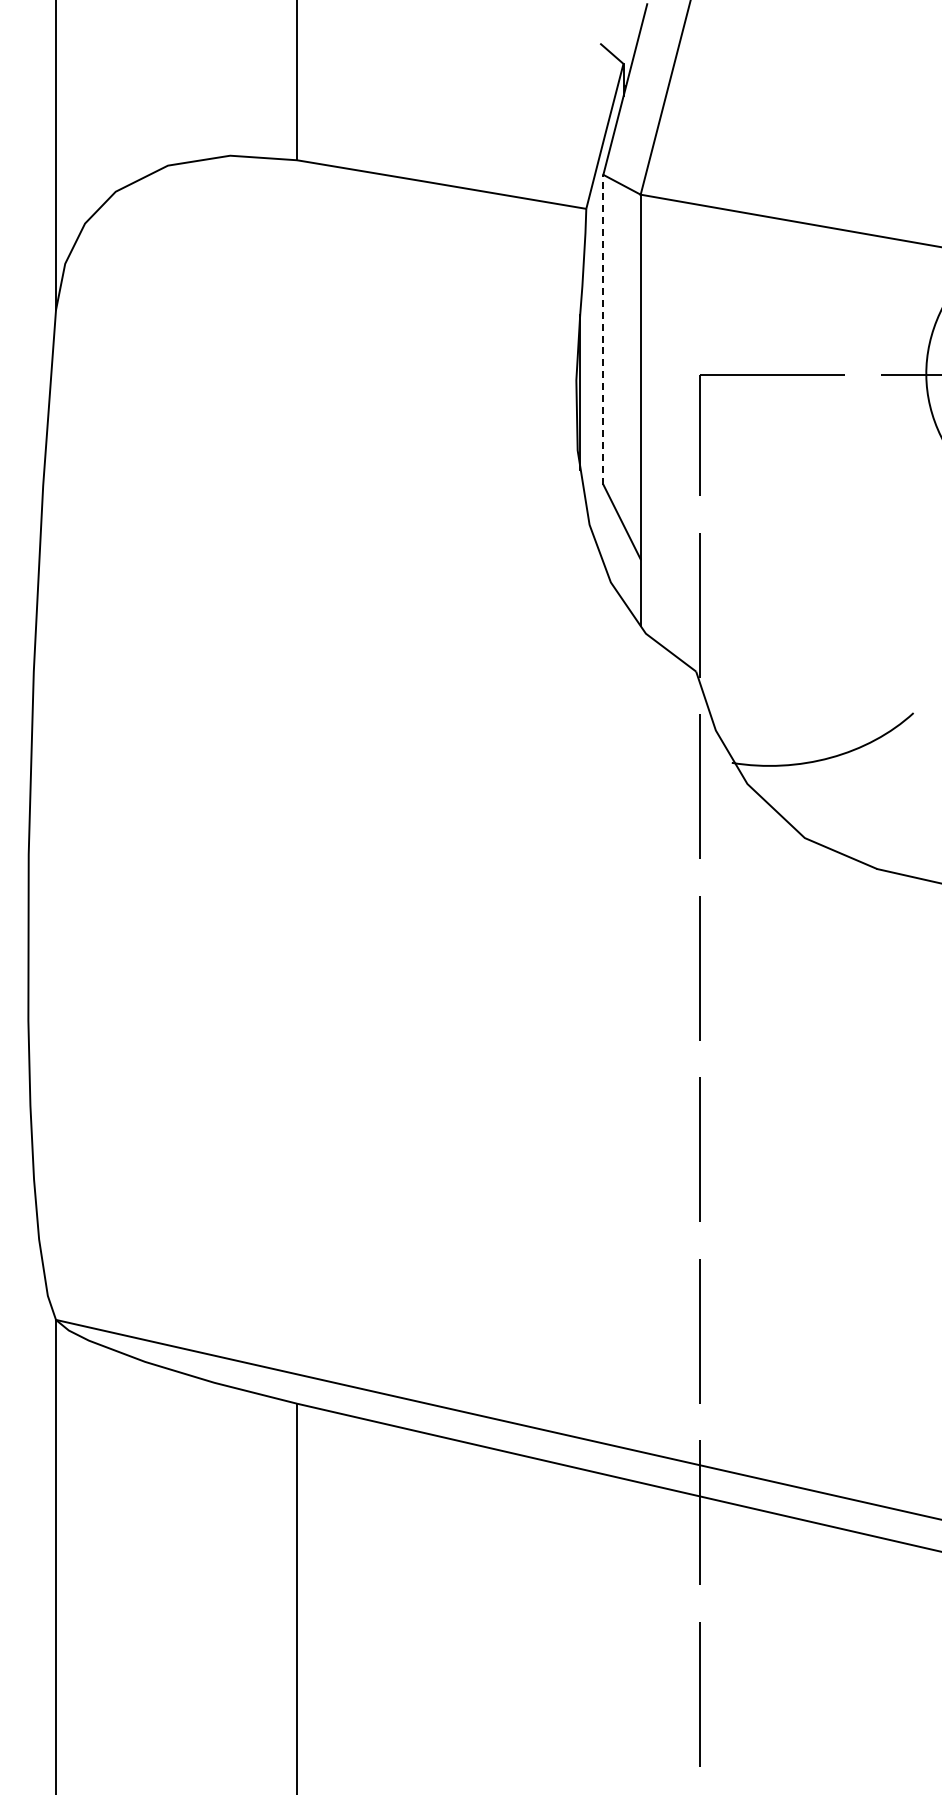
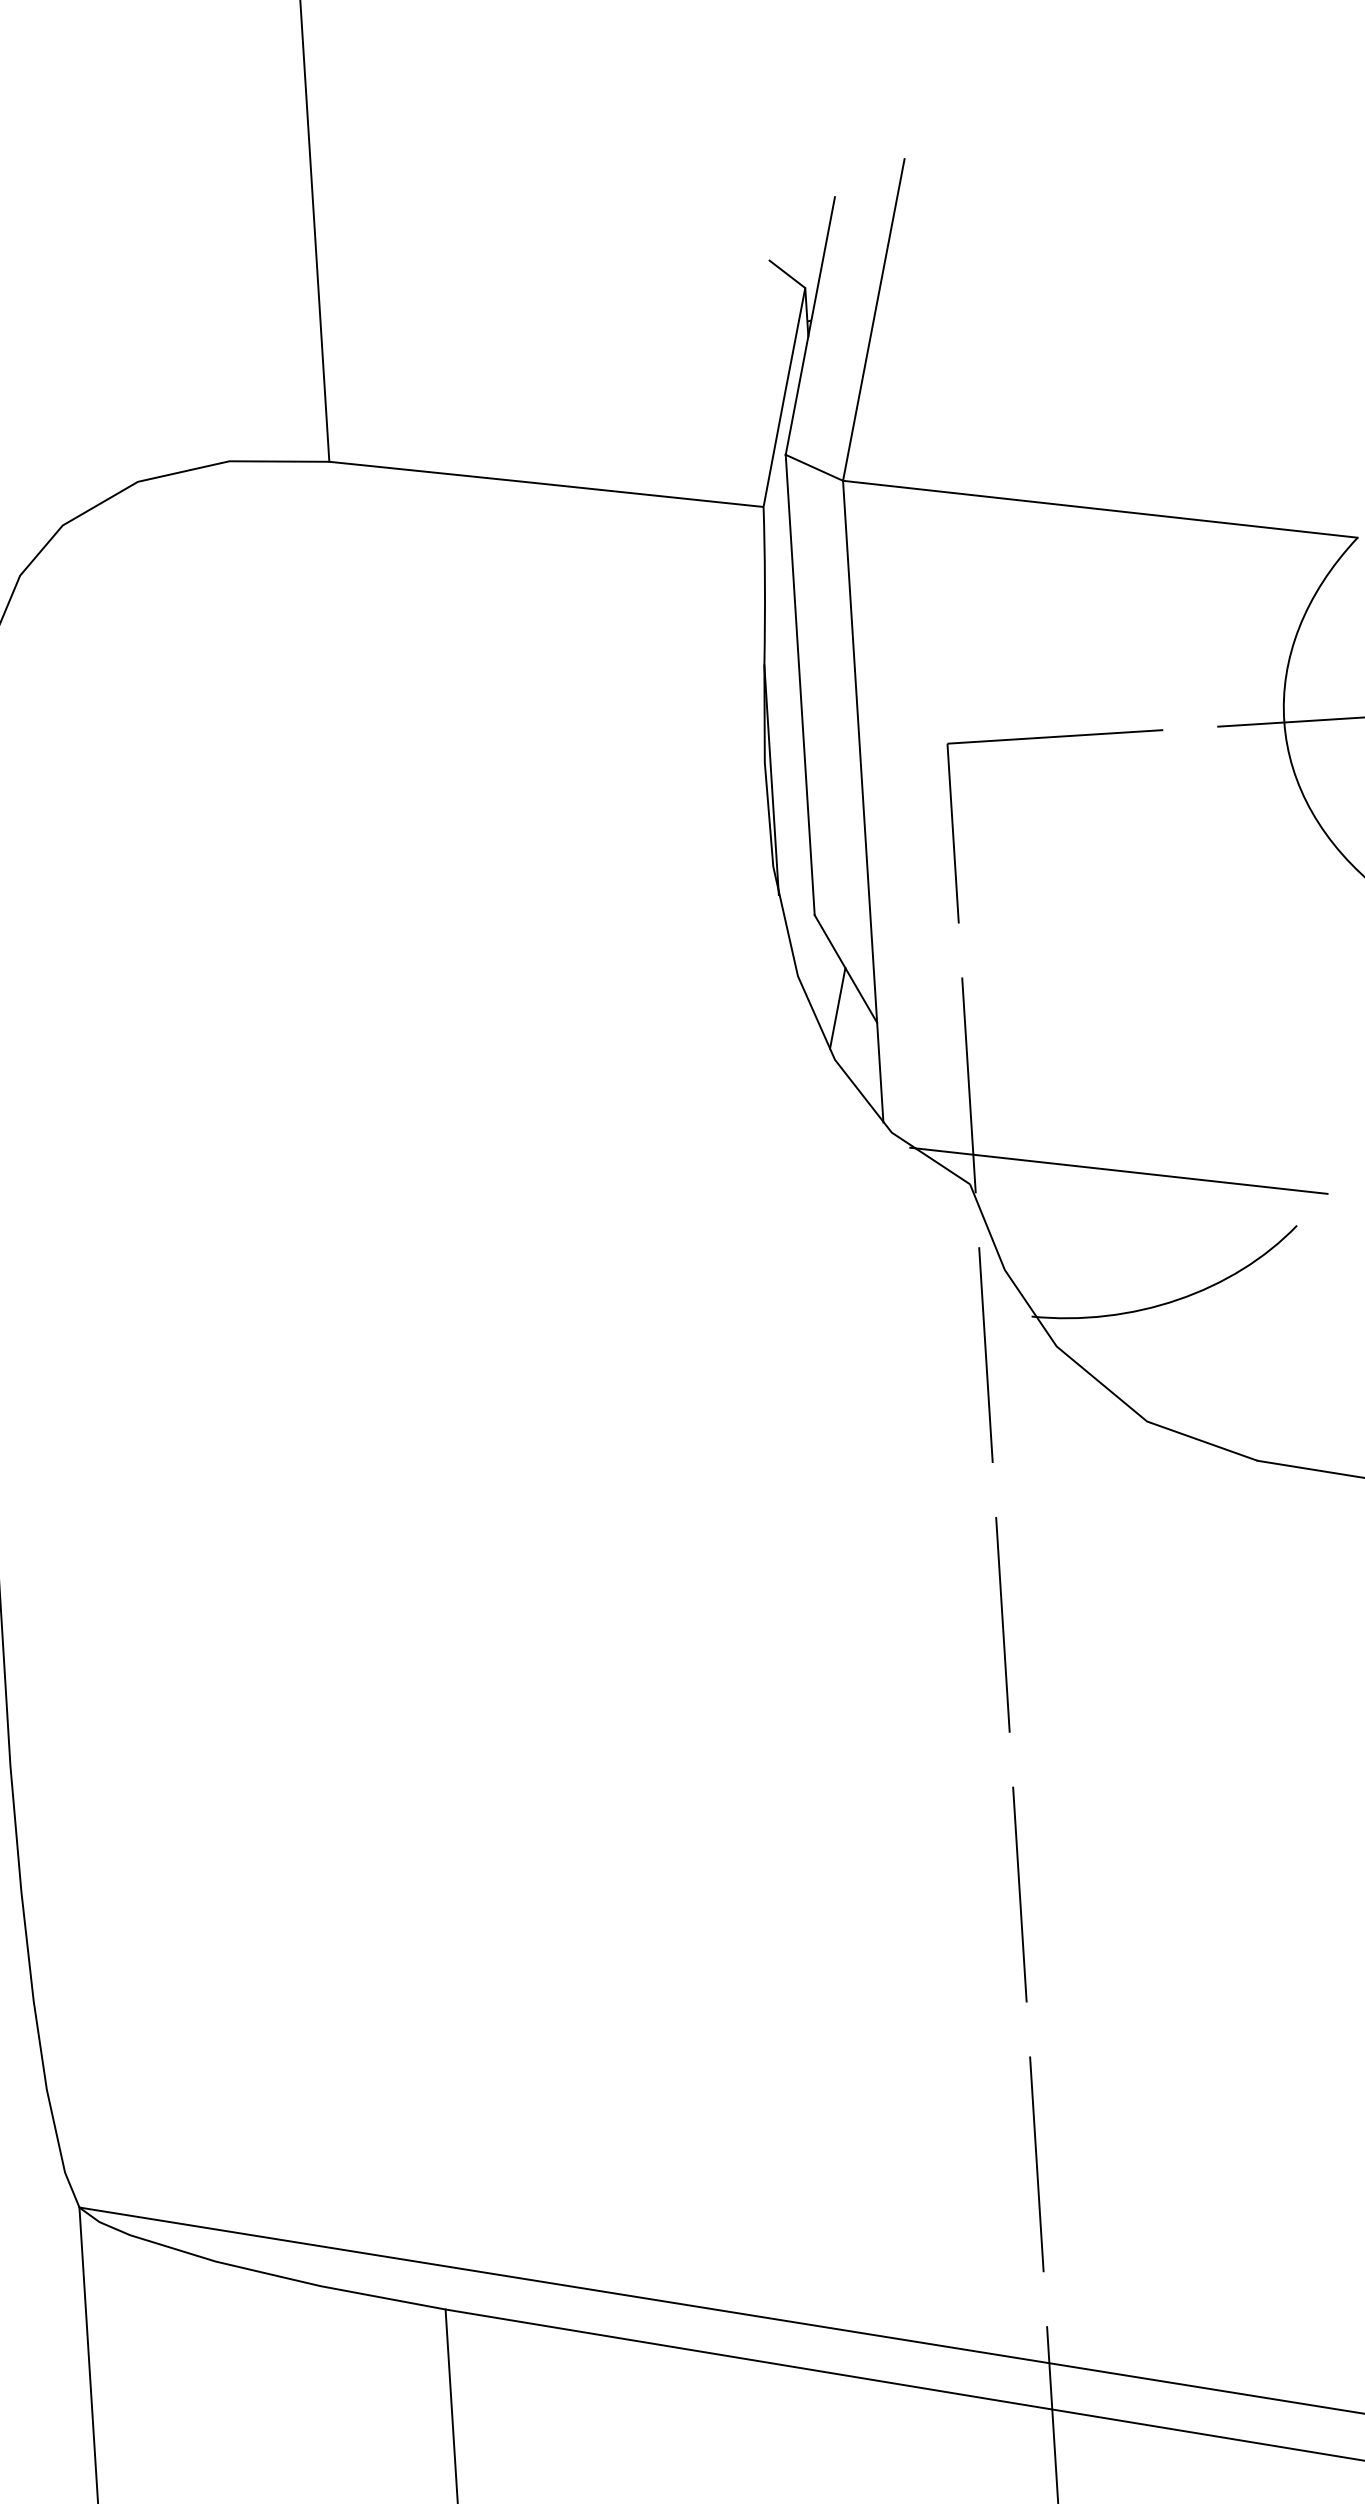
line: (603, 329) -> (800, 684), dashed -> solid
line: (614, 547) -> (837, 1007), added
line: (796, 668) -> (1118, 1170), added

